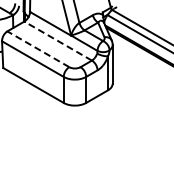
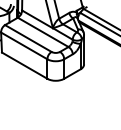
line: (57, 40) -> (42, 31), dashed -> solid
line: (38, 49) -> (28, 38), dashed -> solid

